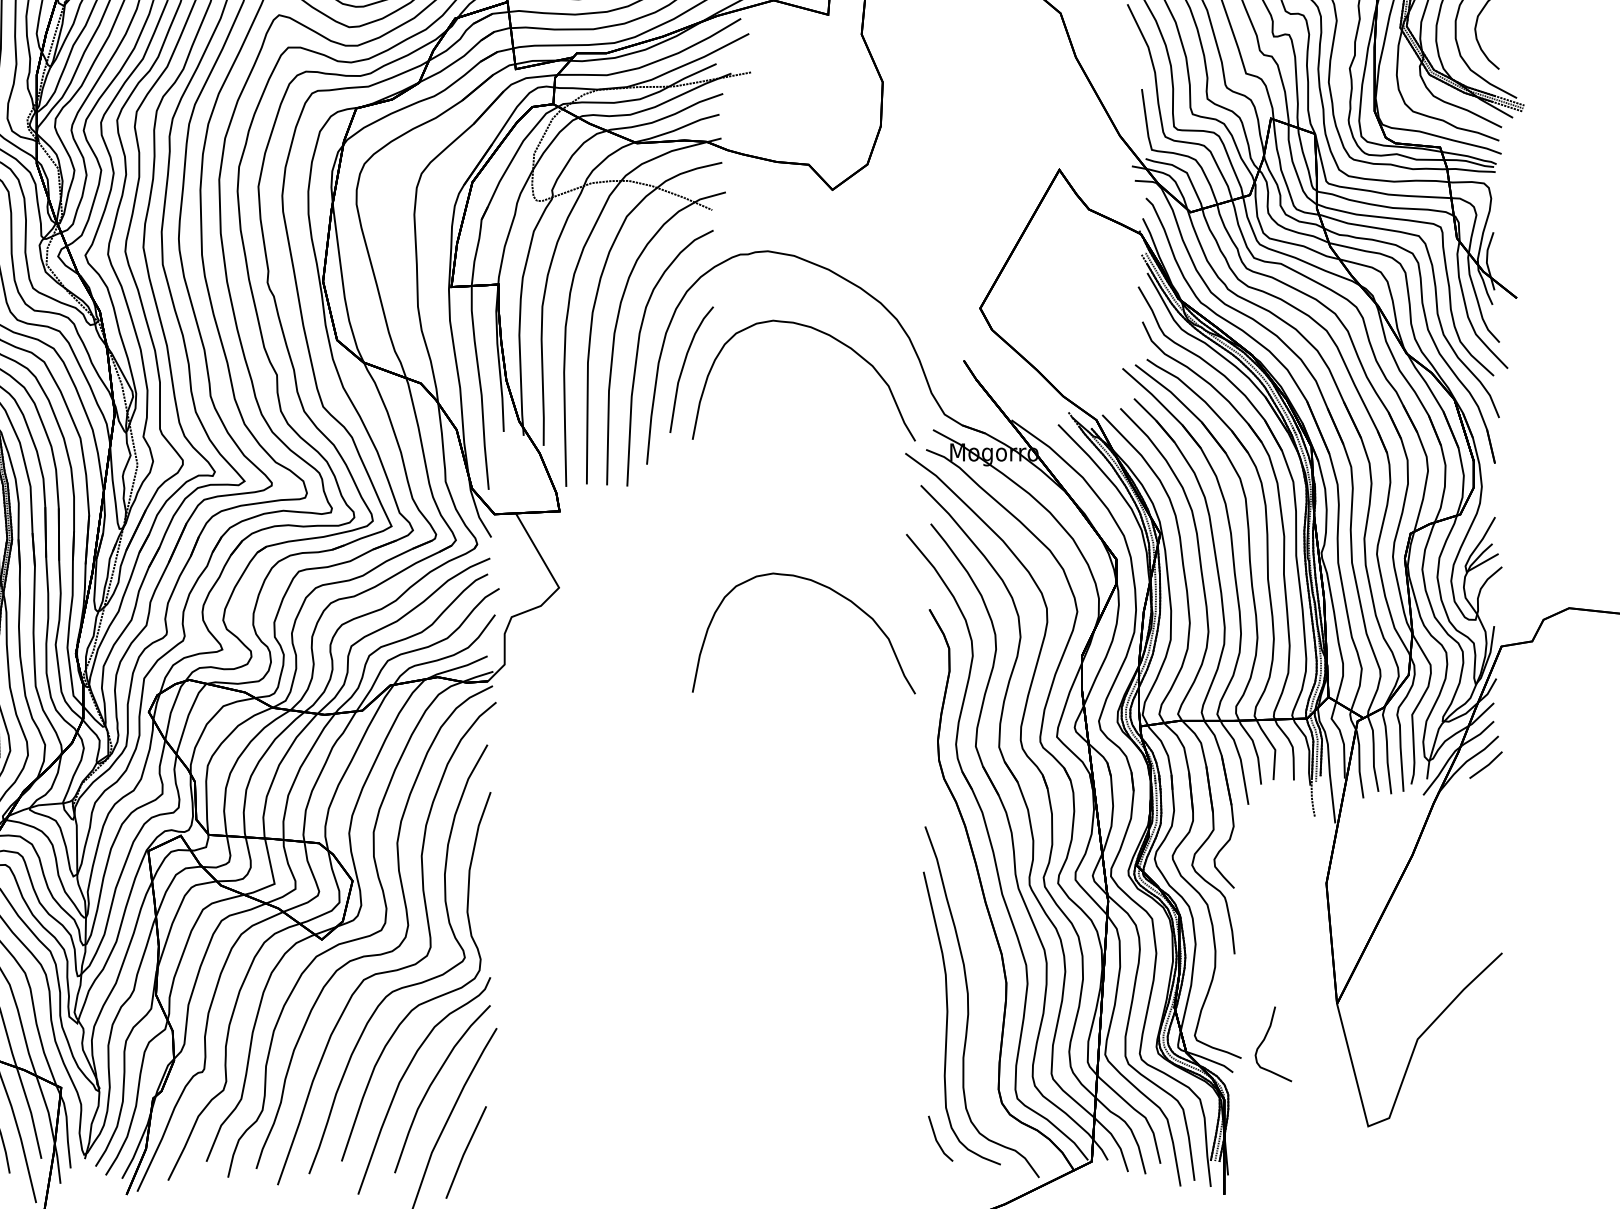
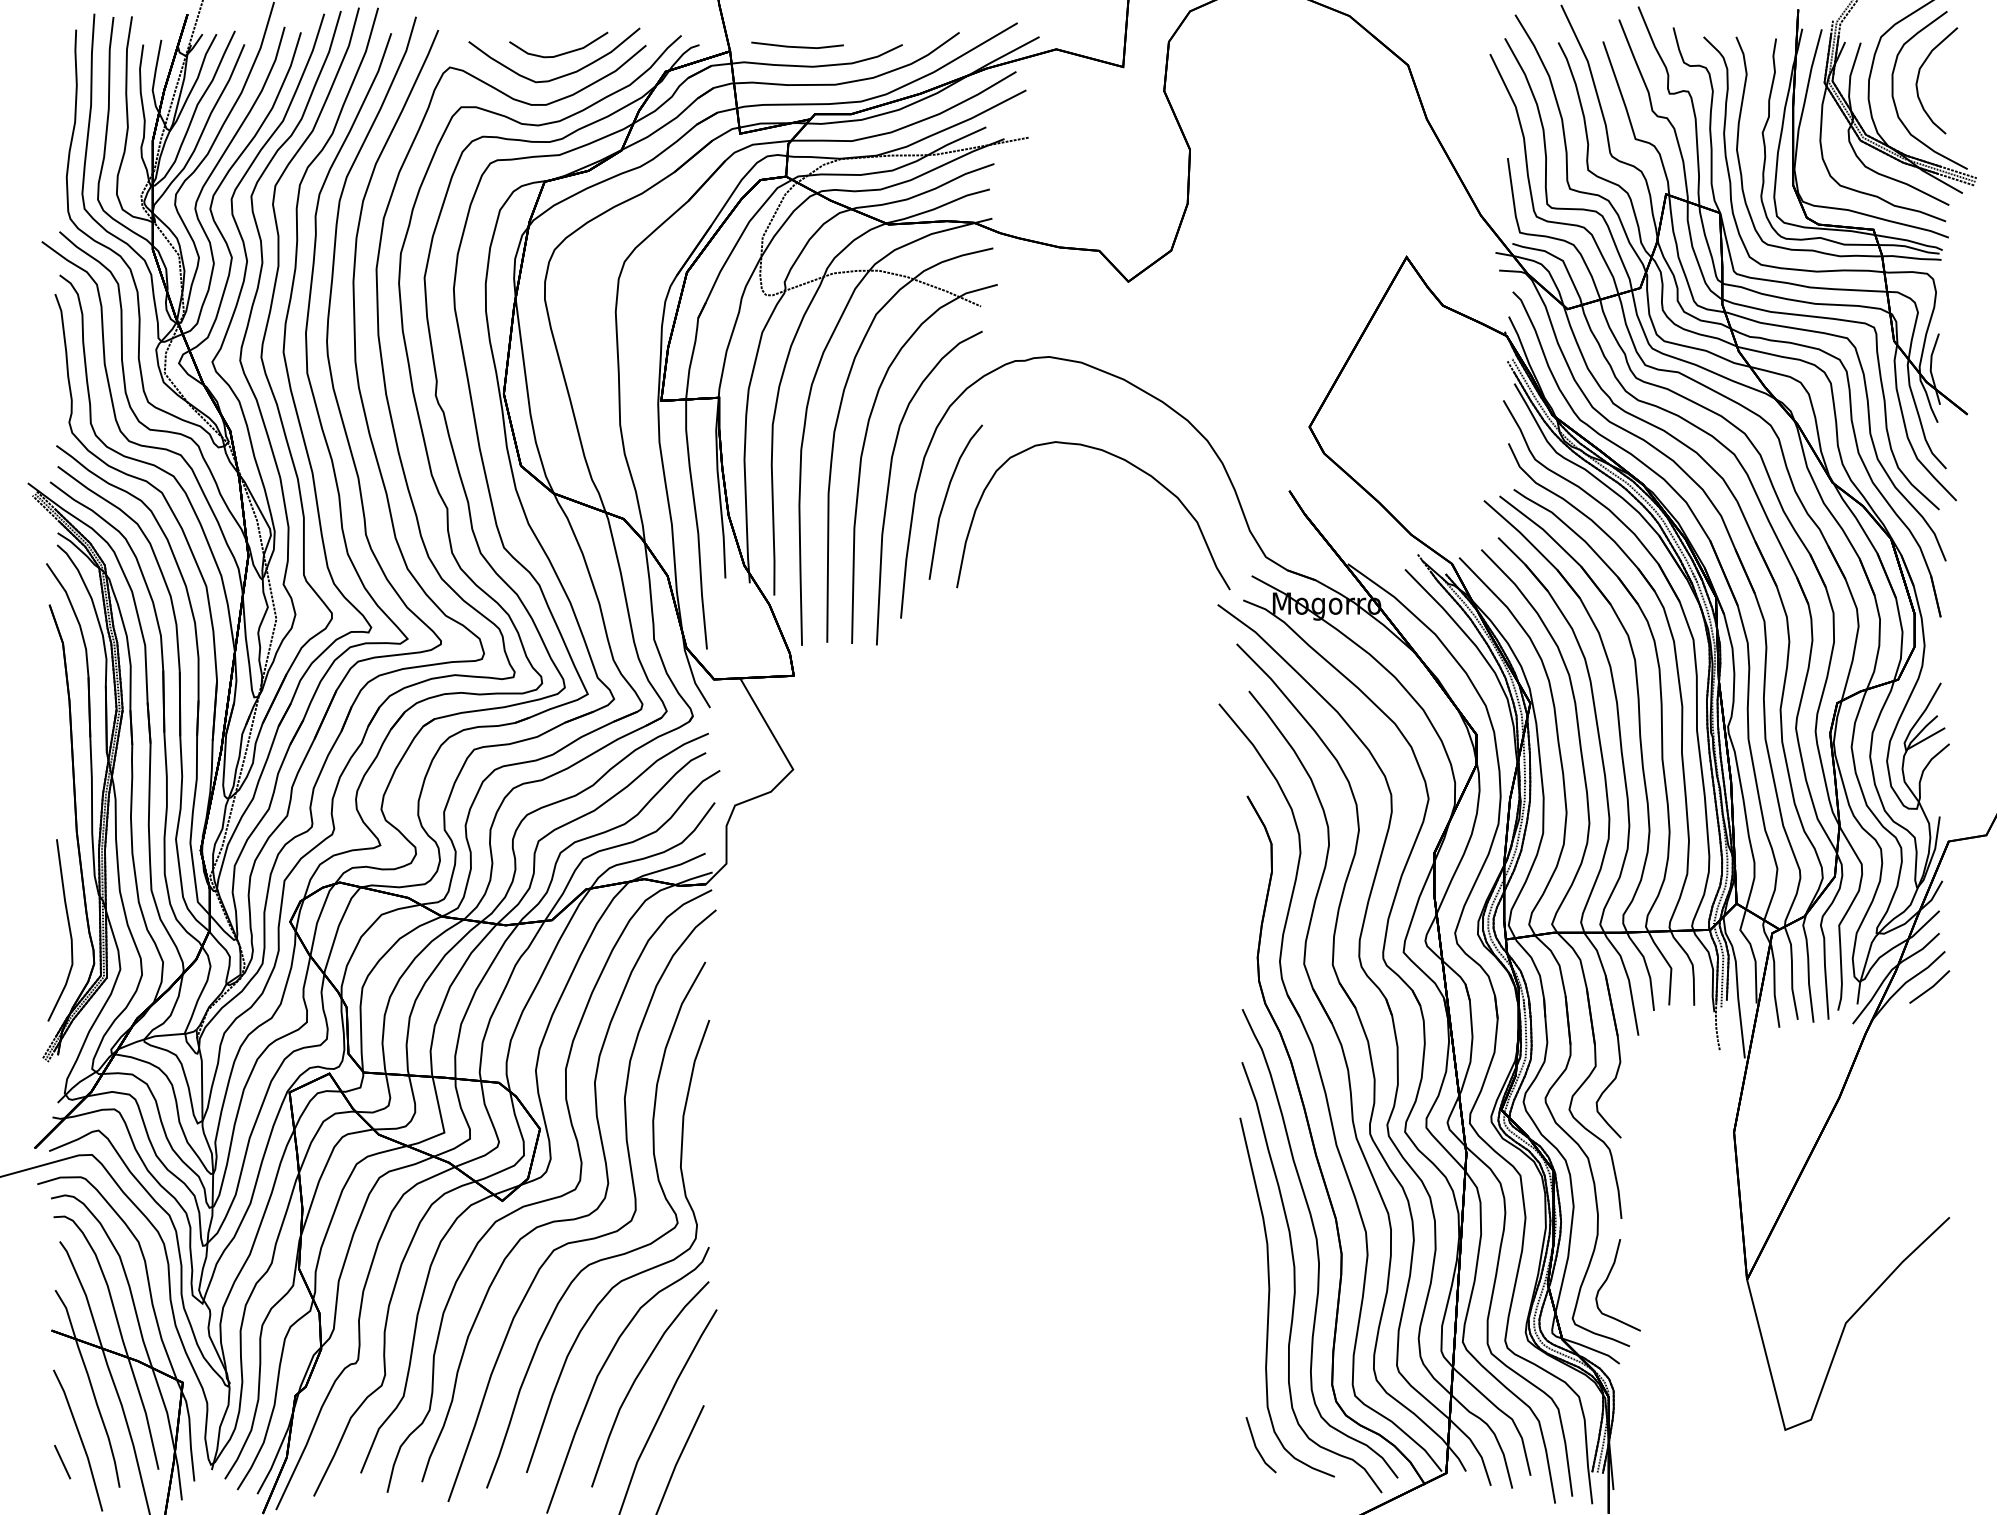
curve: (826, 587) -> (1120, 769), removed
part: (988, 974) -> (1319, 1243), added
curve: (1264, 1040) -> (1607, 1280), moved

